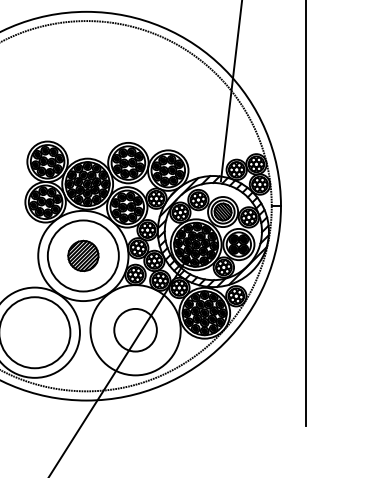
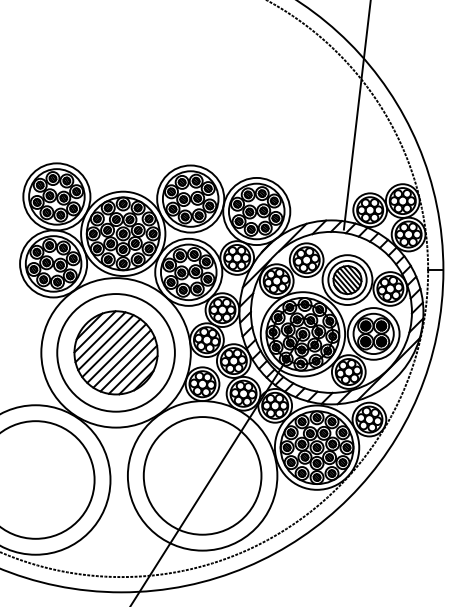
part: (83, 255) -> (116, 352), size x1.67
circle: (135, 329) -> (202, 474), size x1.67

